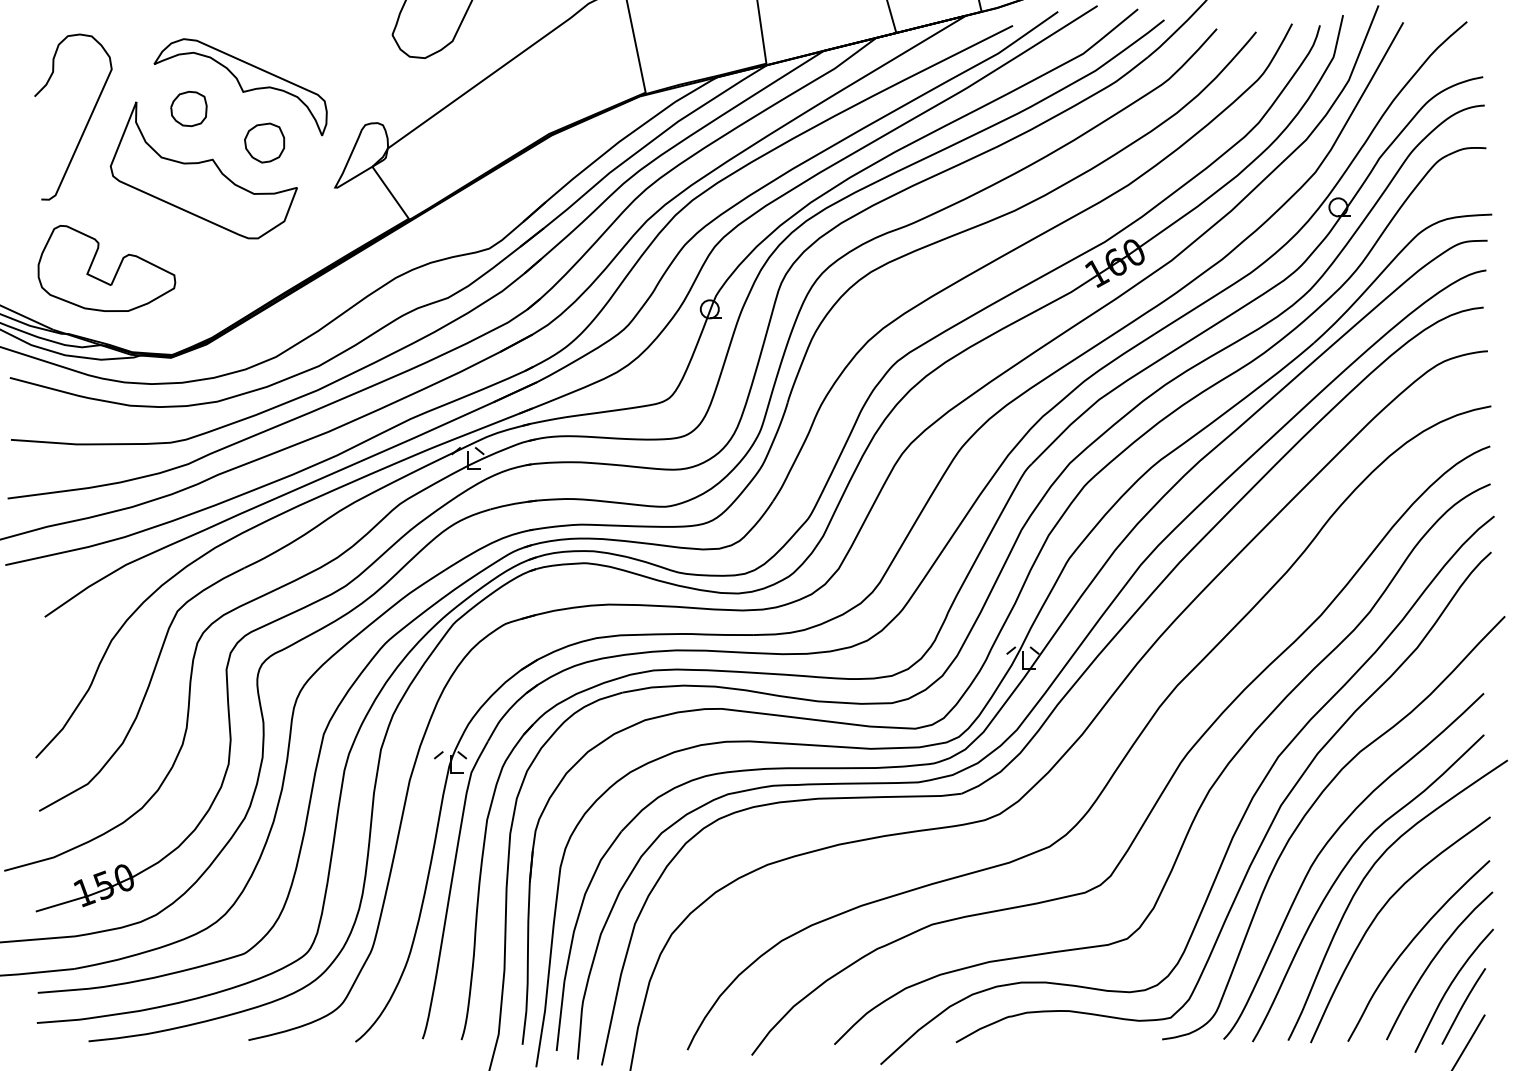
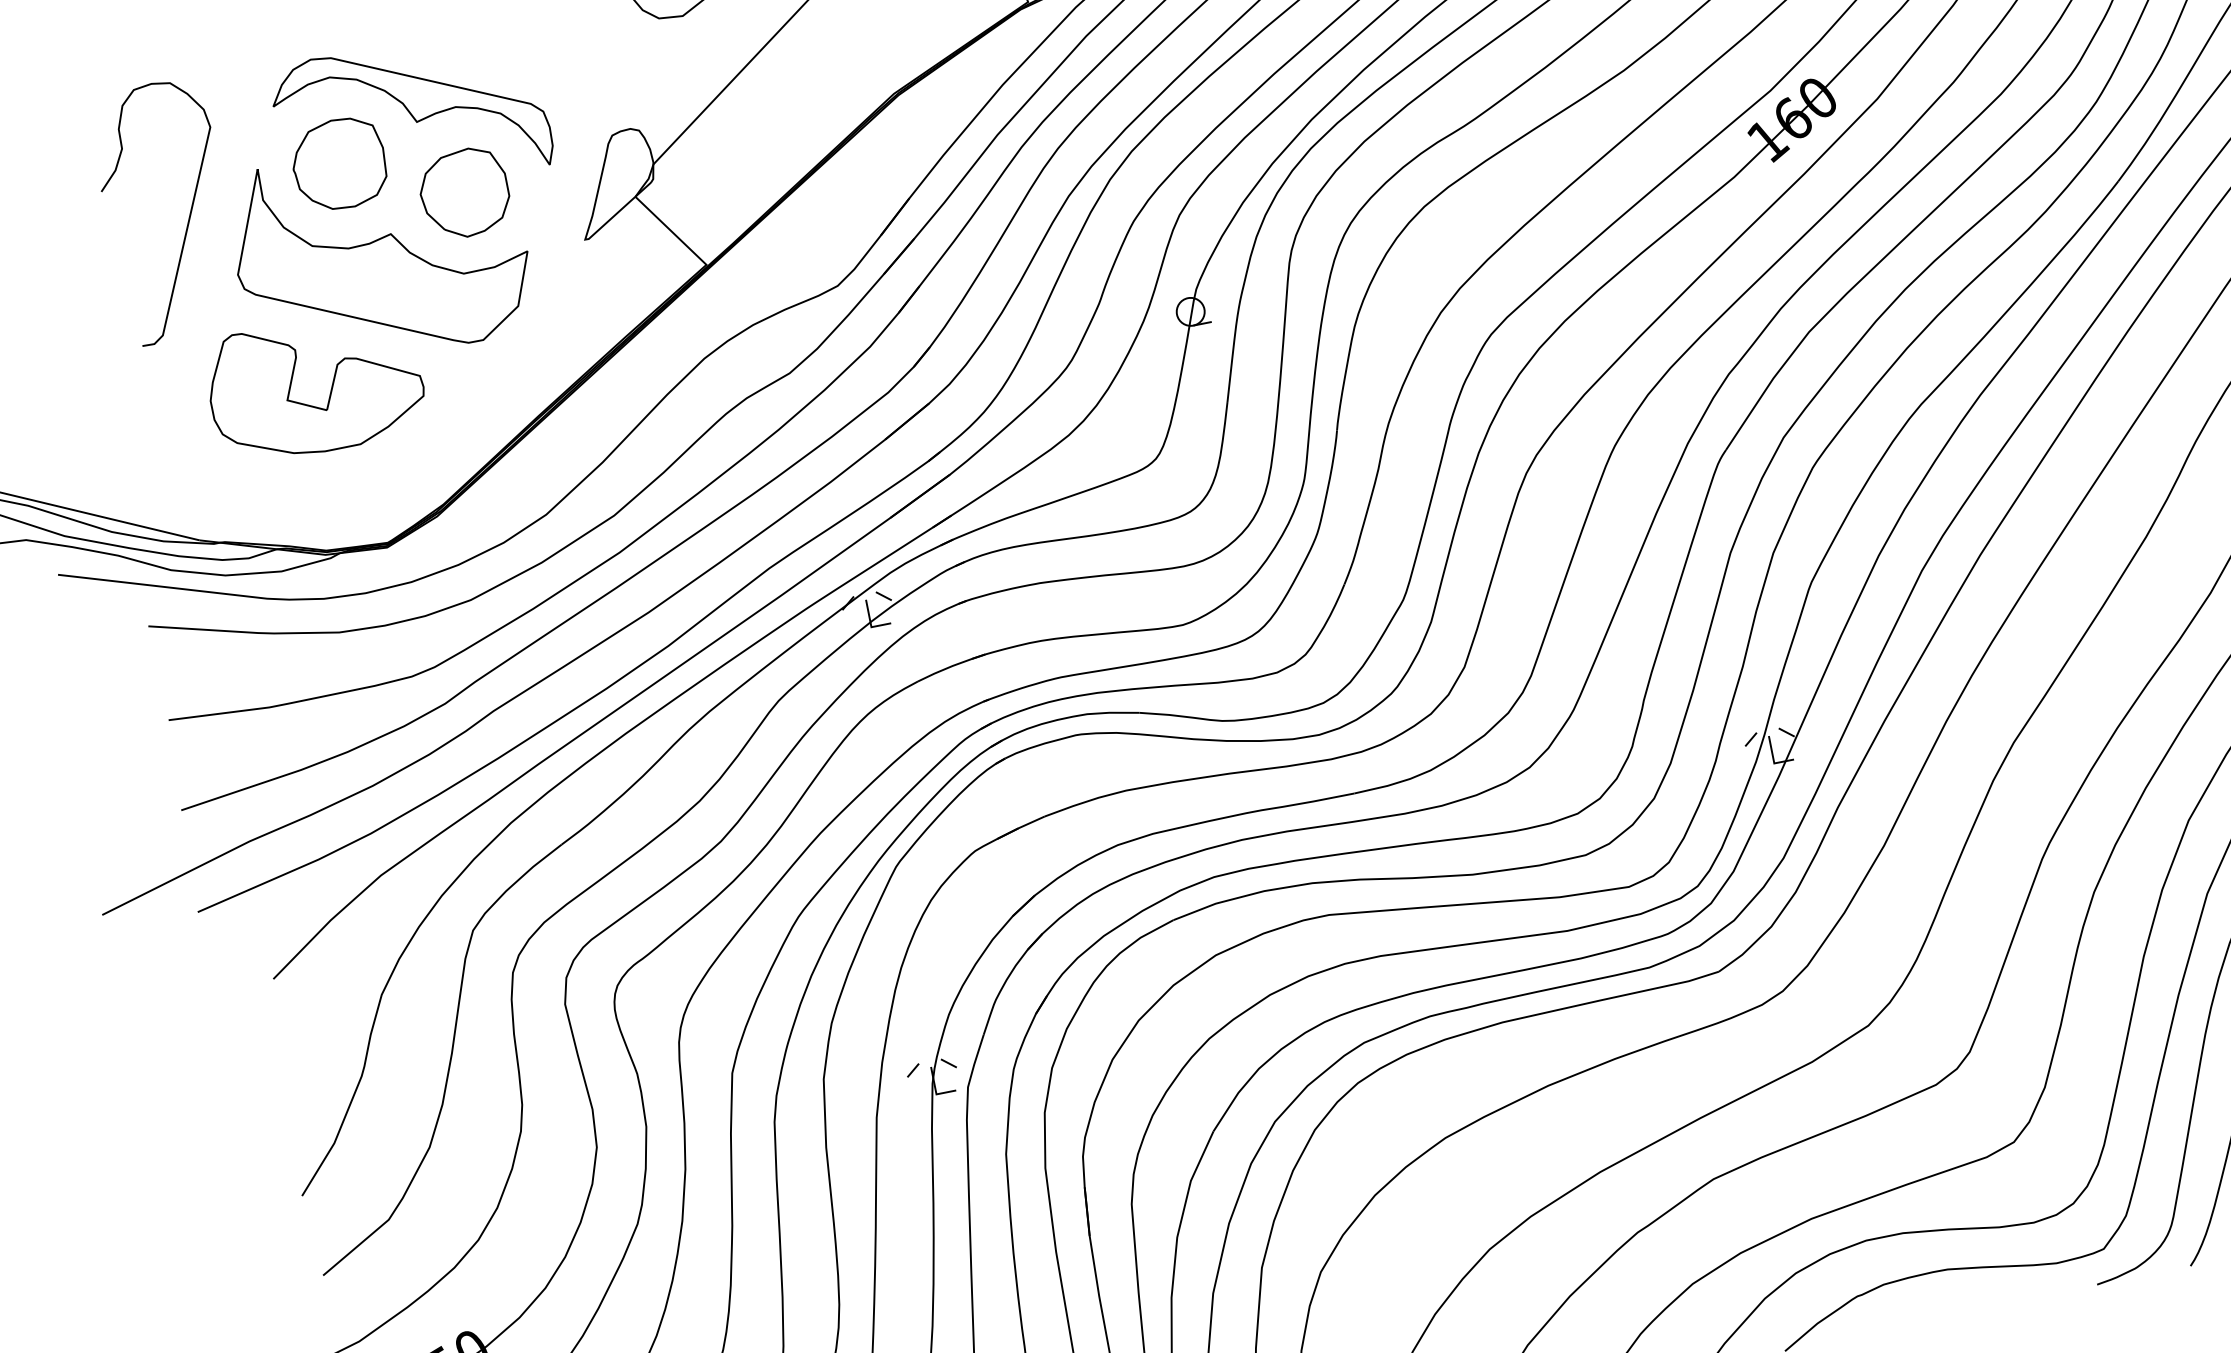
part: (188, 108) -> (338, 163), size x1.67
part: (264, 142) -> (464, 192), size x1.43
part: (115, 272) -> (329, 389), moved

